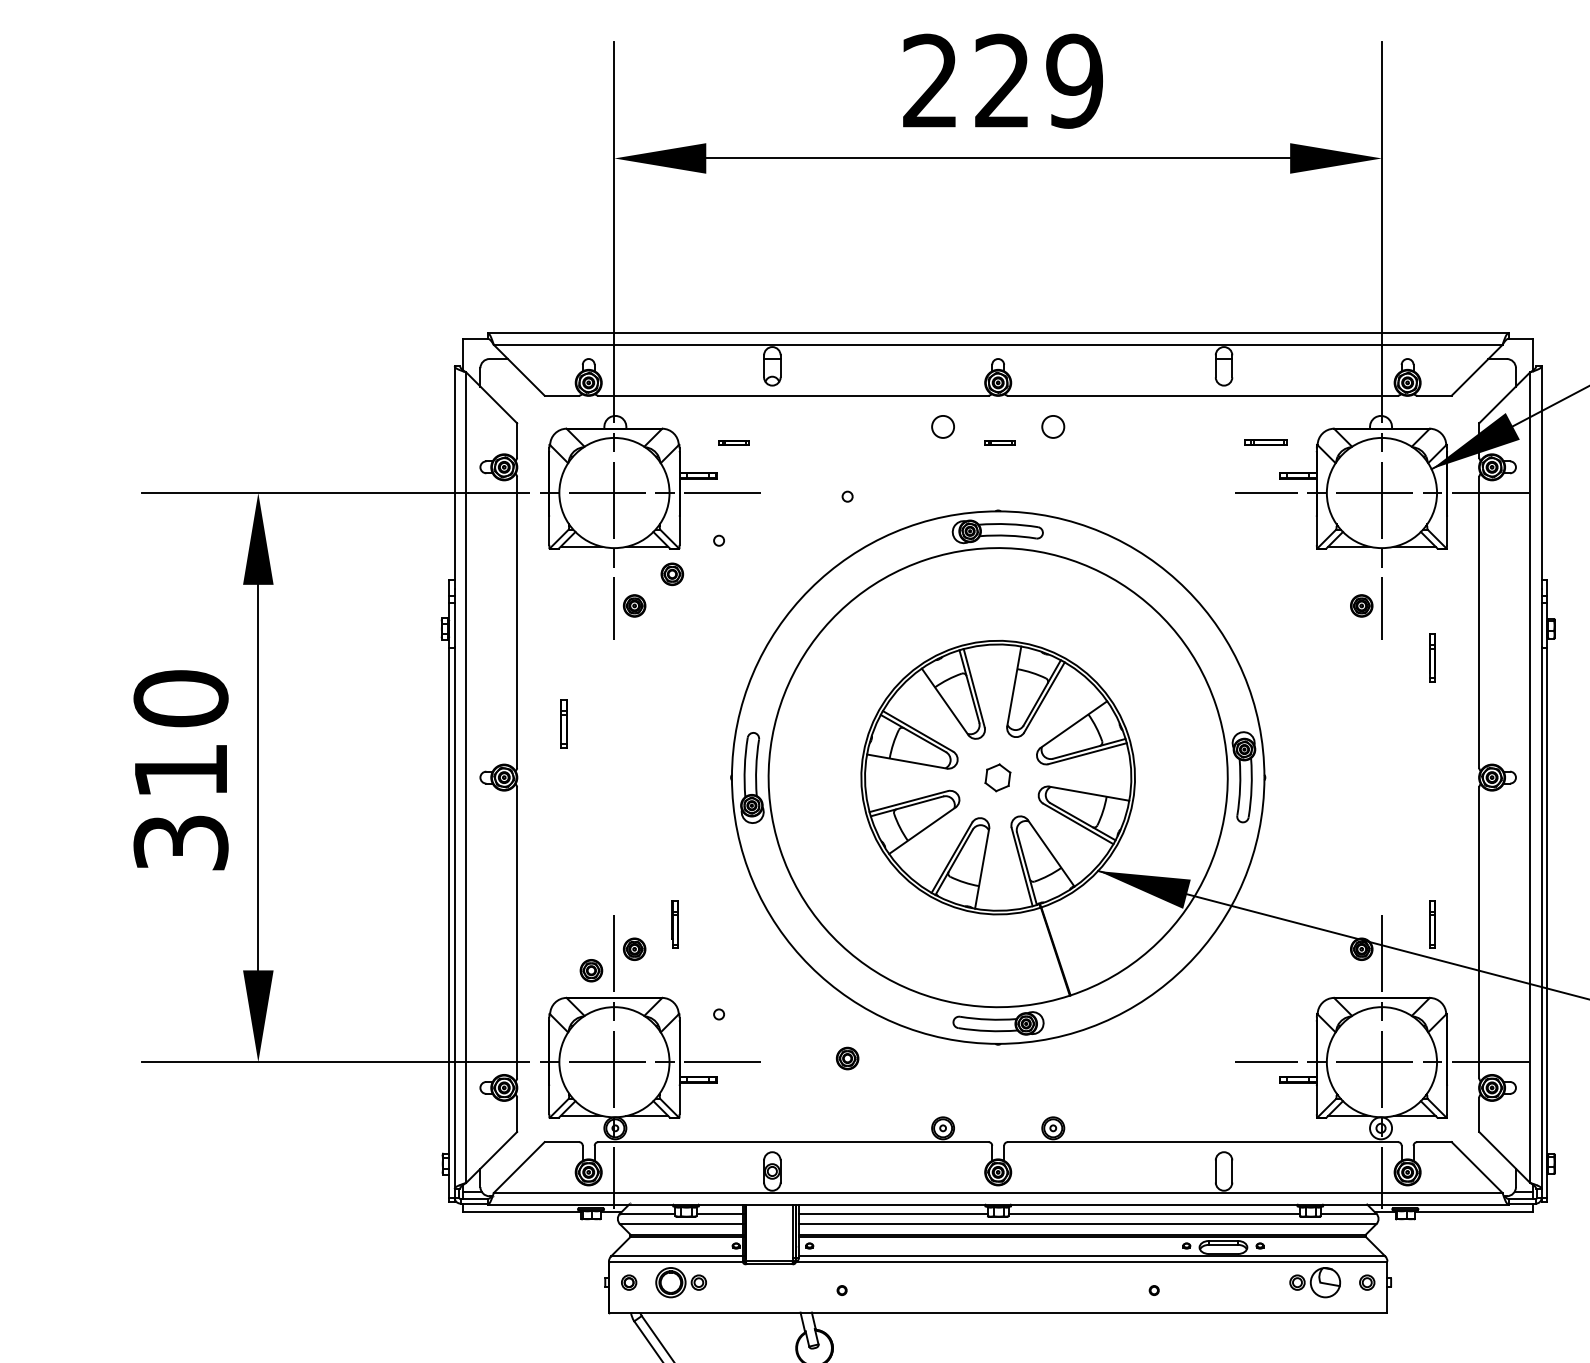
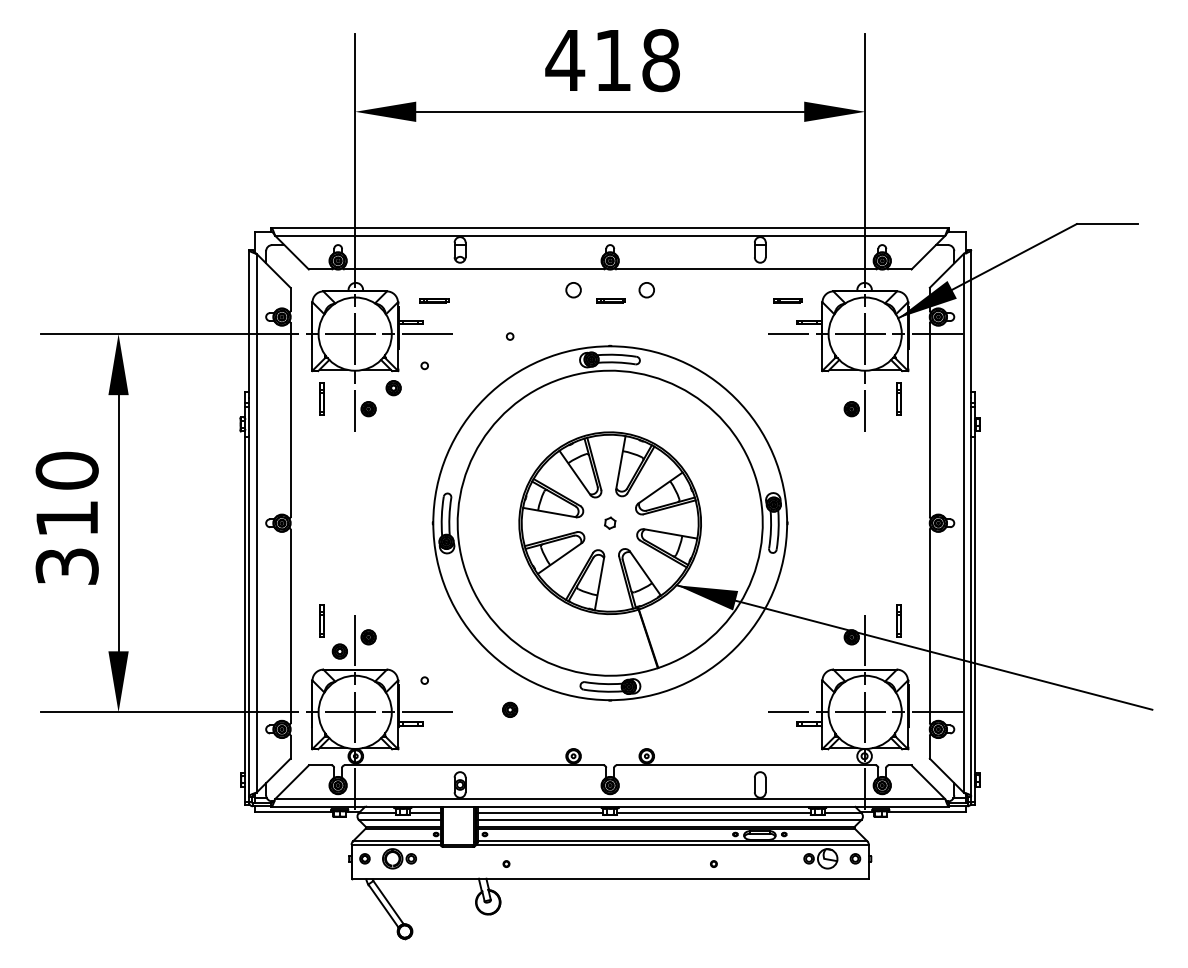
text: (1001, 81) -> (612, 60), 229 -> 418
part: (733, 442) -> (434, 300), size x1.43
part: (998, 442) -> (610, 300), size x1.43
part: (1432, 657) -> (898, 398), moved
part: (563, 723) -> (321, 398), moved
part: (998, 776) -> (610, 522), size x0.62
part: (675, 923) -> (321, 620), moved

